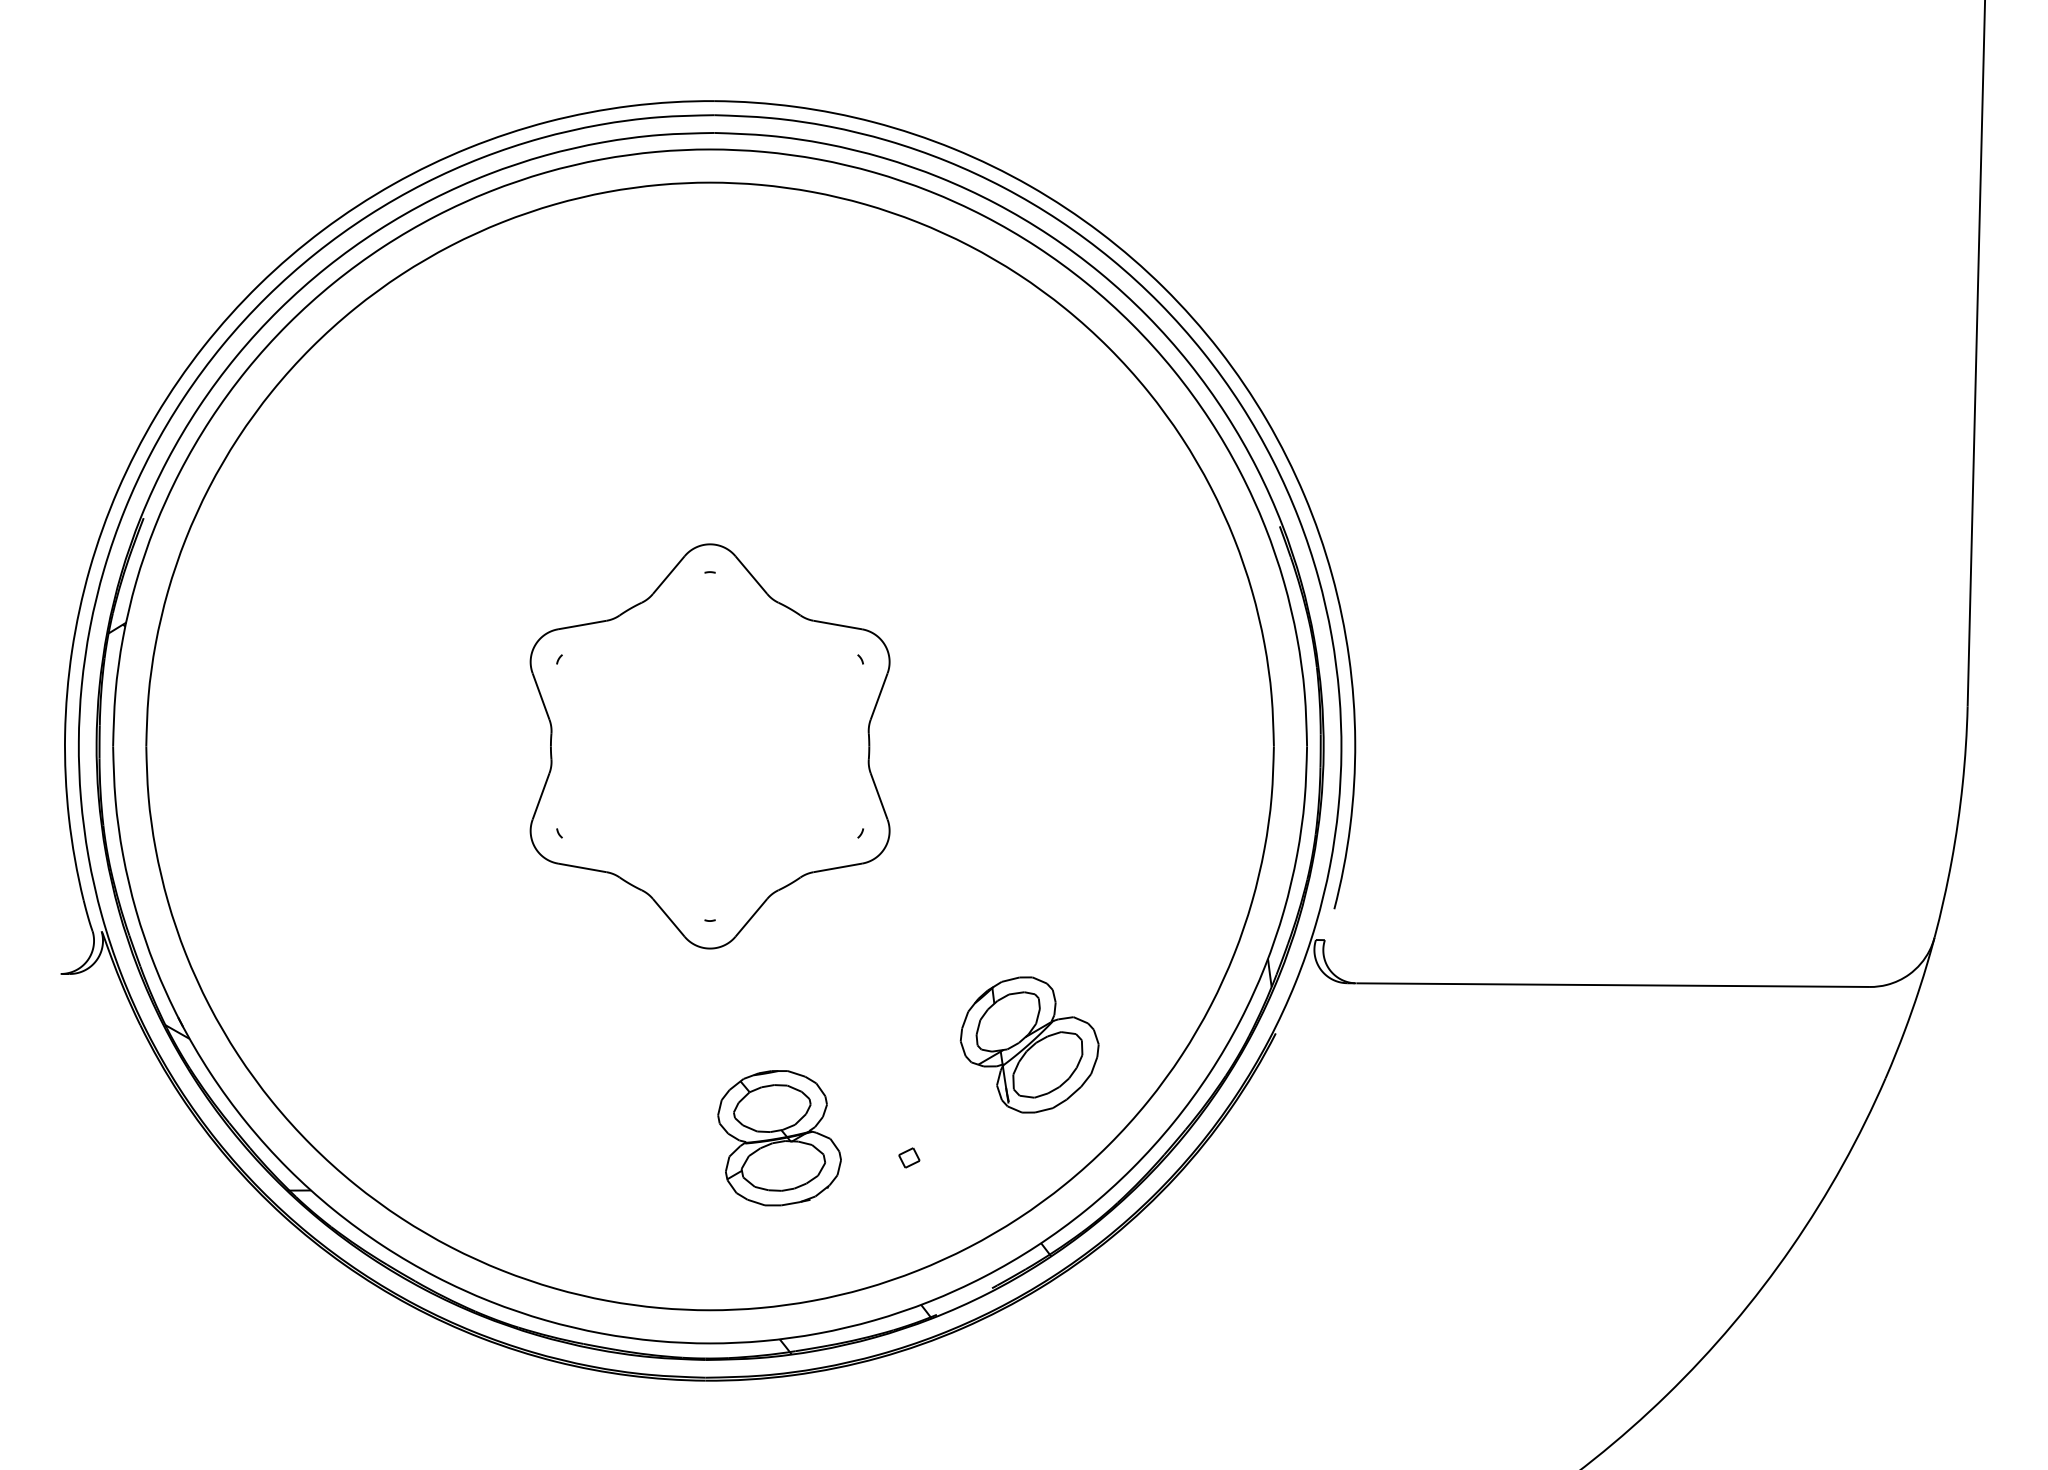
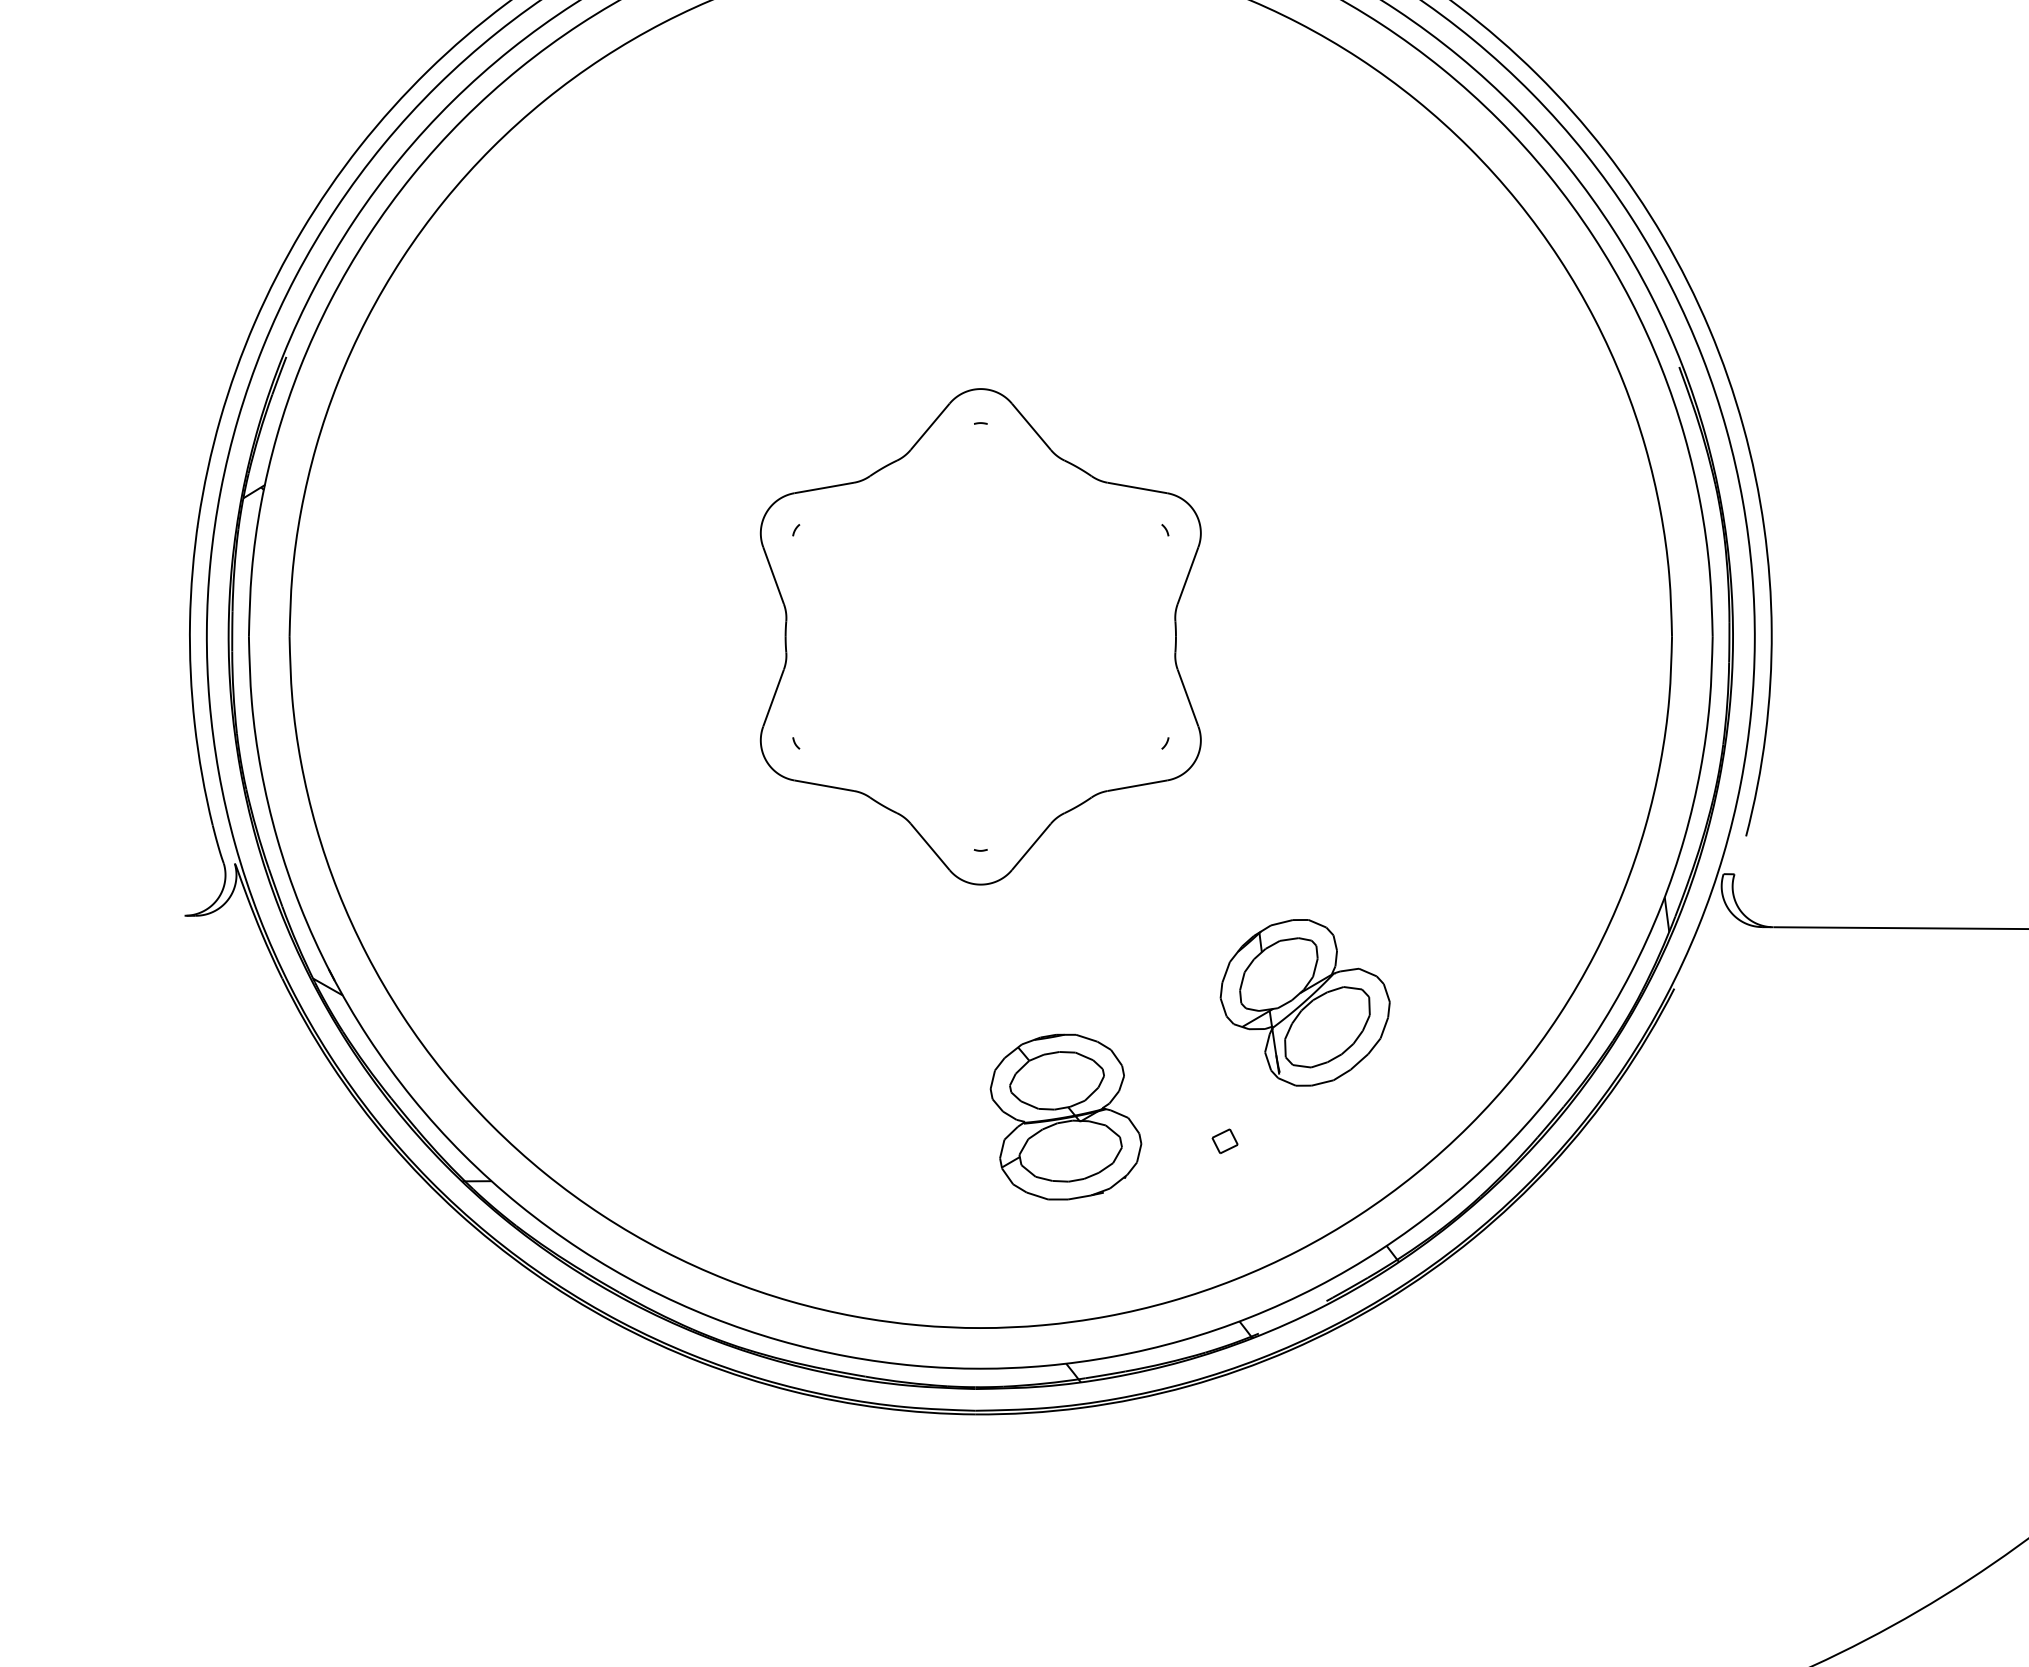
part: (1029, 1044) -> (1304, 1002), moved

